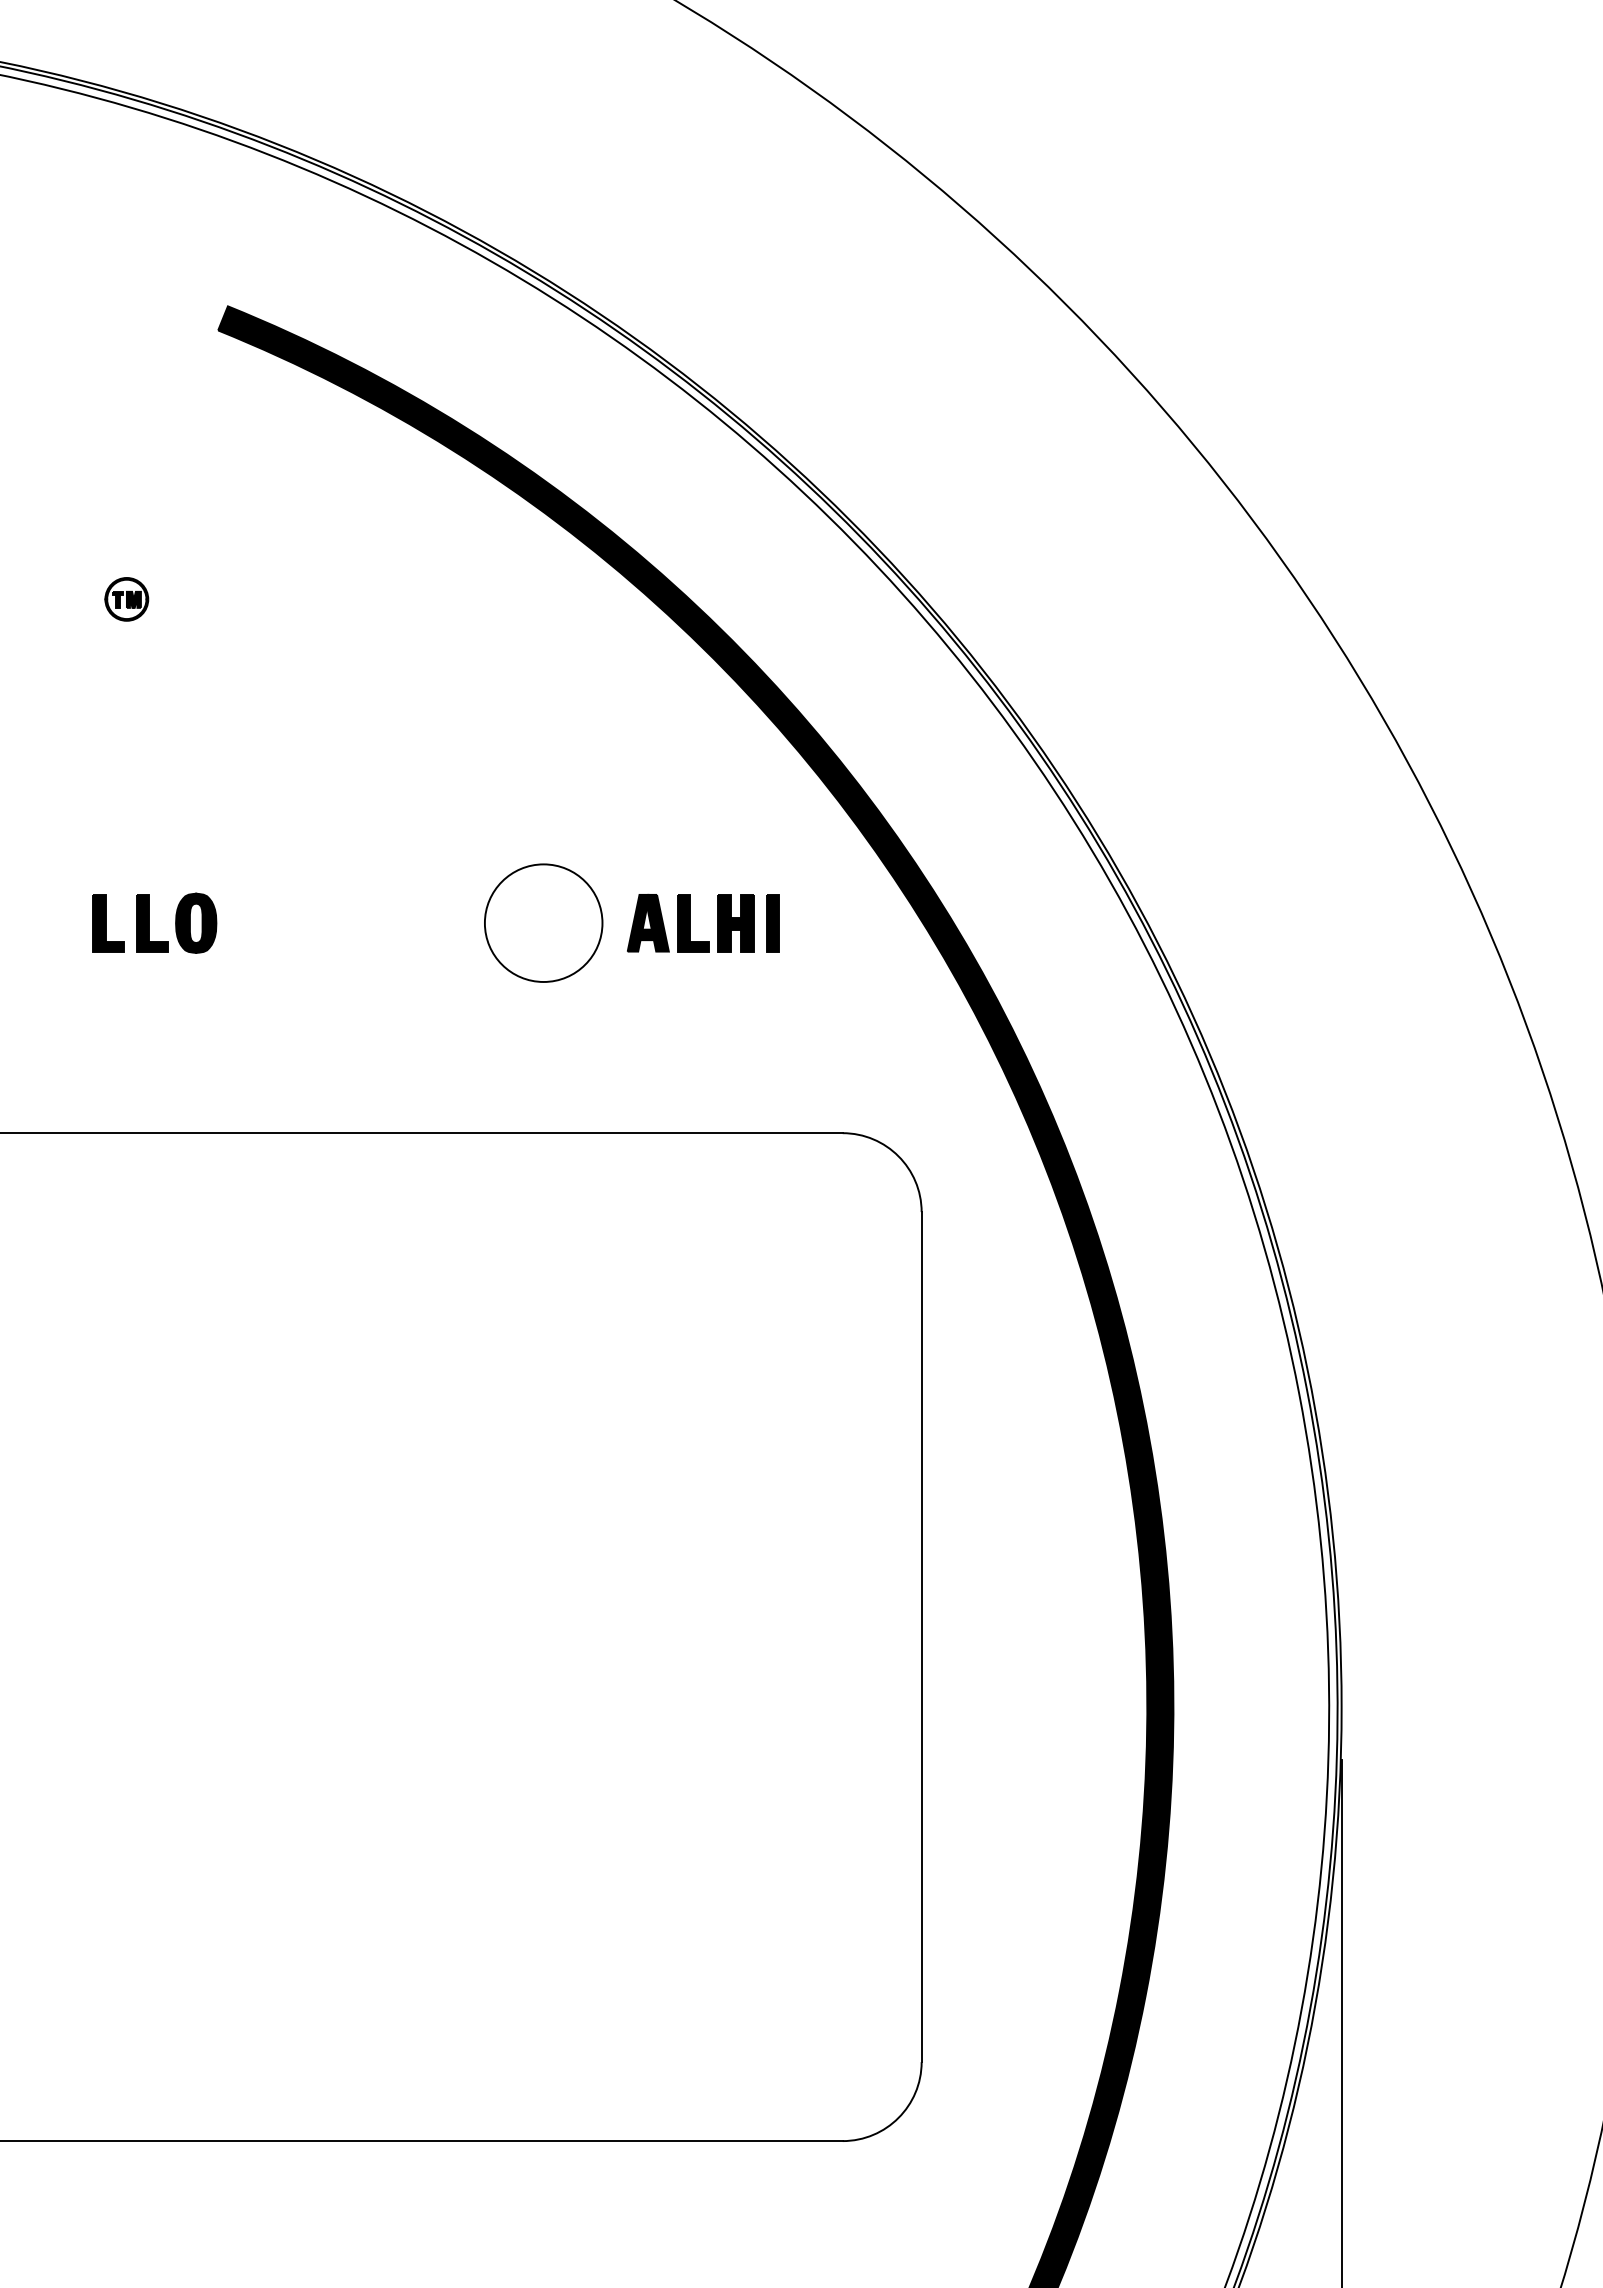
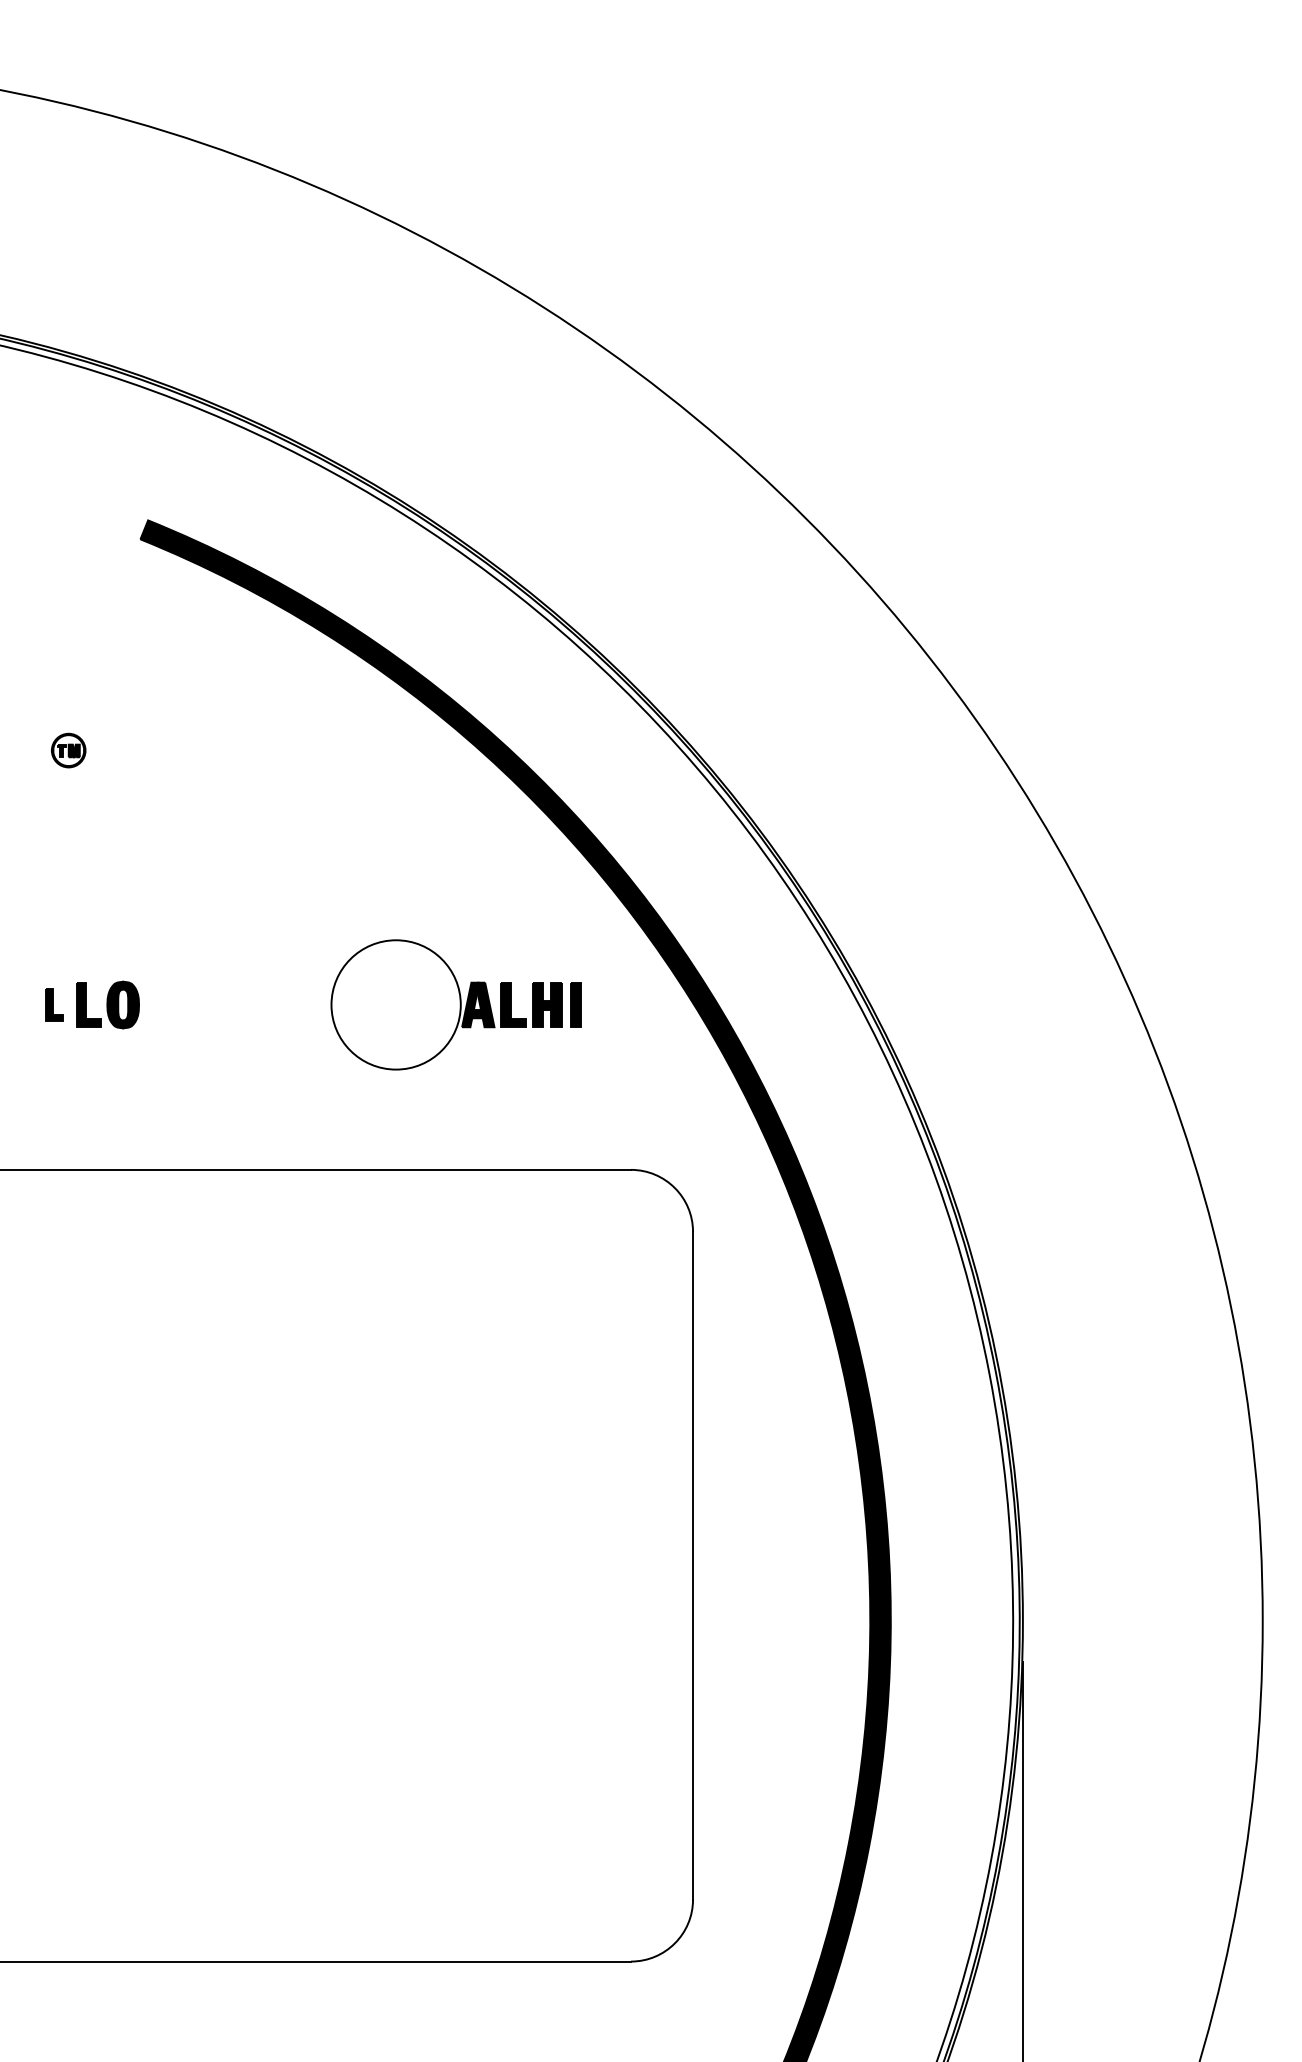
part: (108, 922) -> (54, 1004), size x0.7
circle: (542, 922) -> (395, 1004), size x1.4

